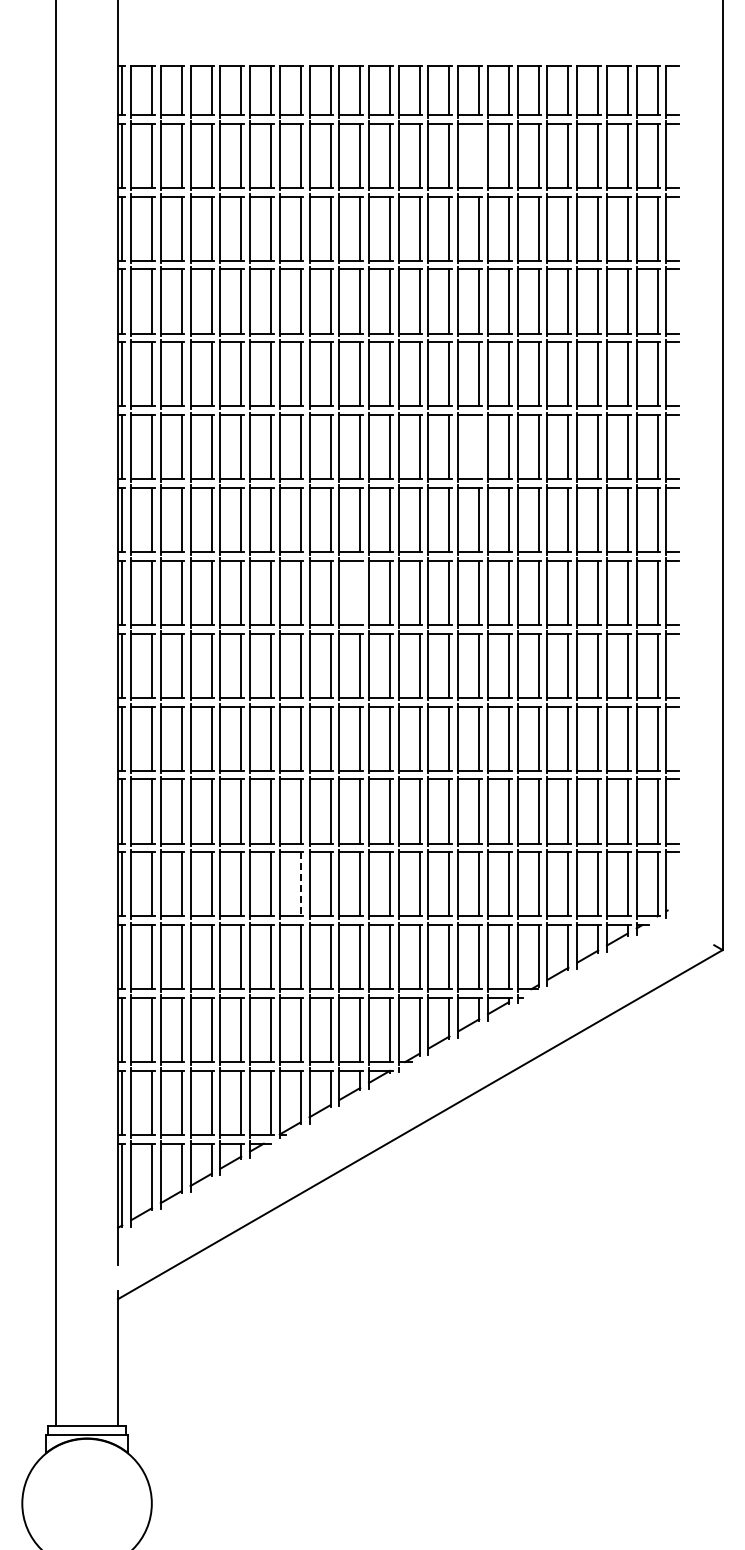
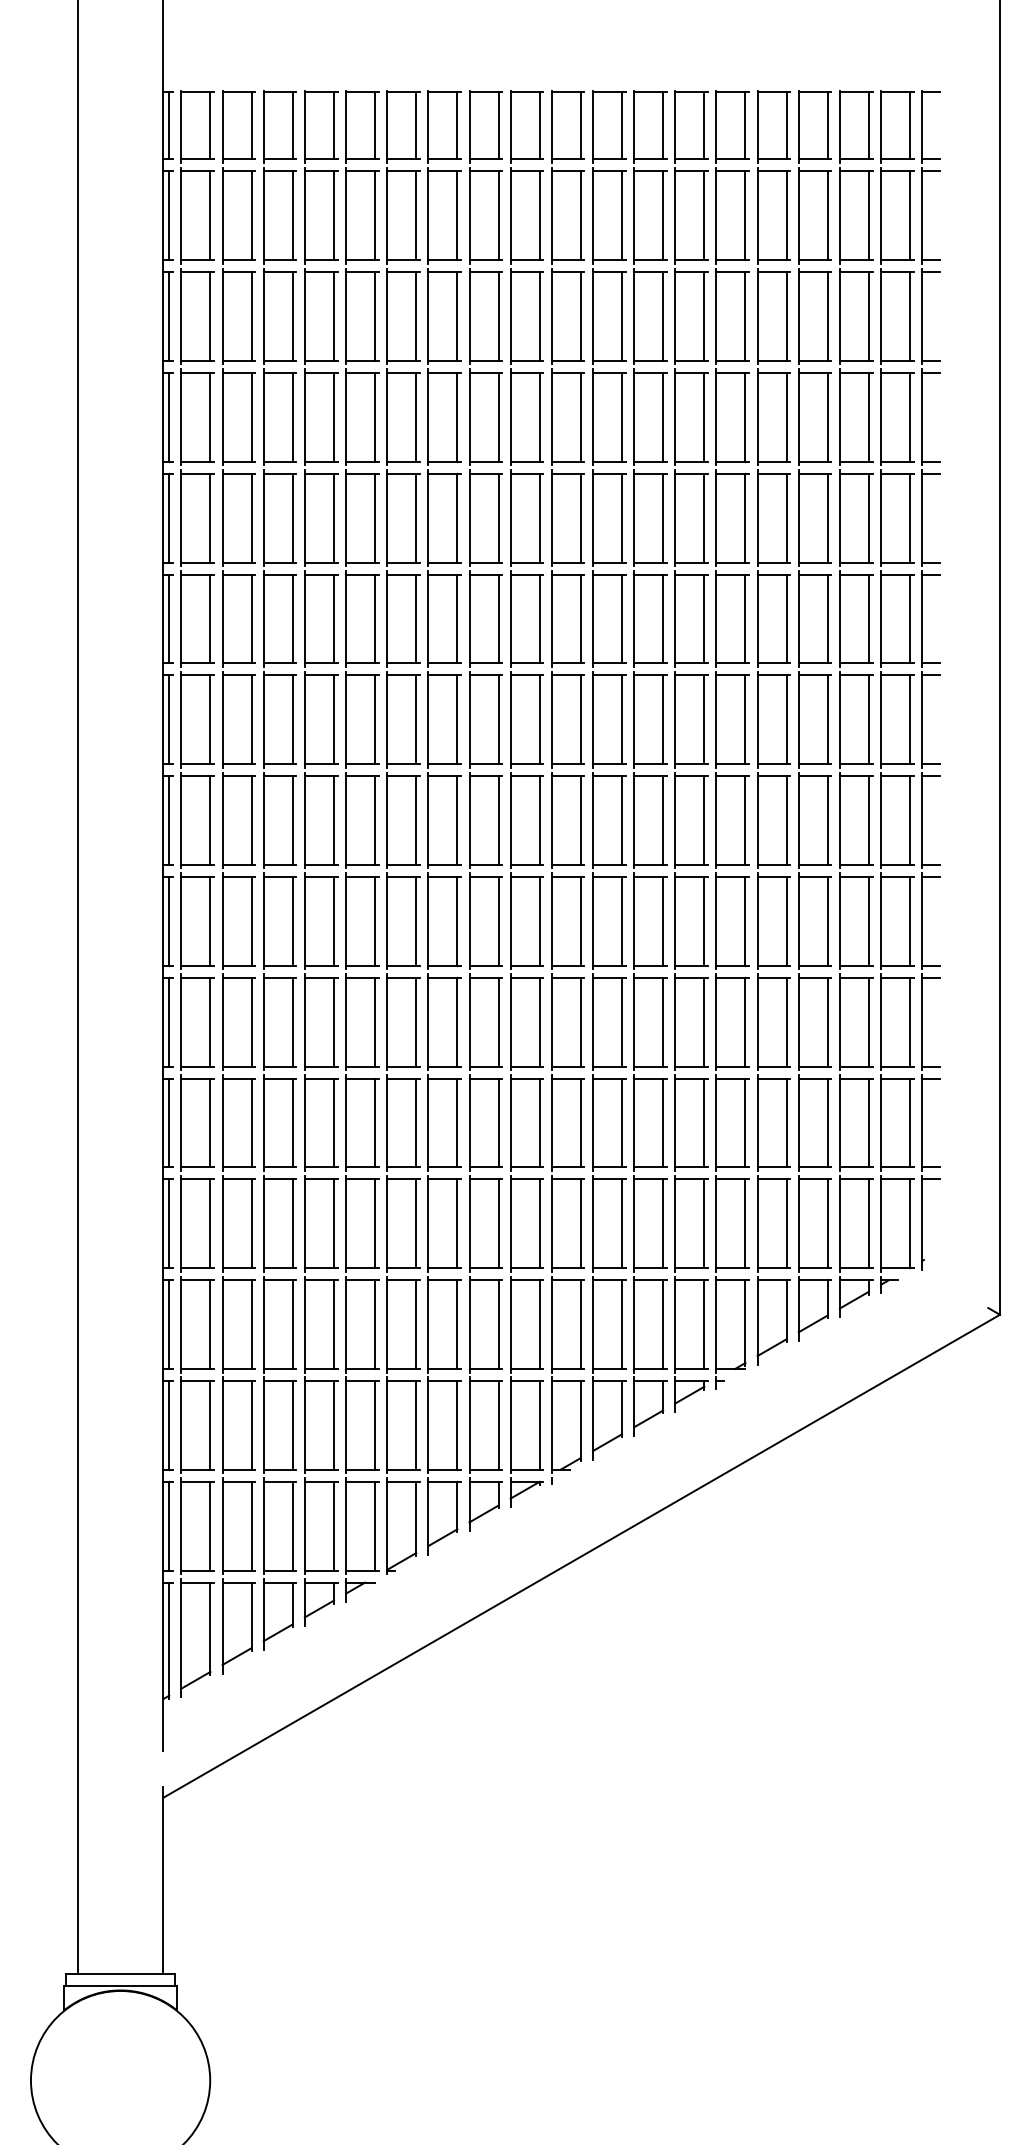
line: (479, 155) -> (663, 215), added
line: (479, 447) -> (663, 619), added
line: (360, 592) -> (498, 819), added
line: (300, 884) -> (415, 1224), dashed -> solid

